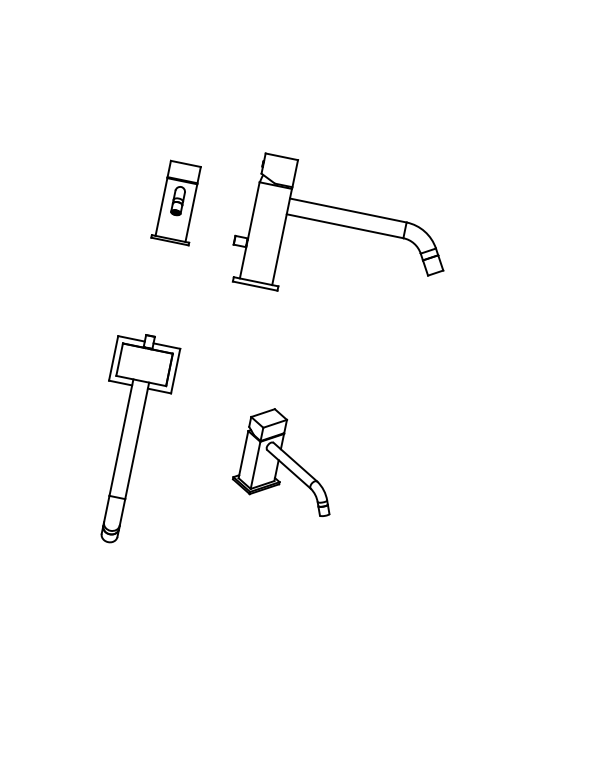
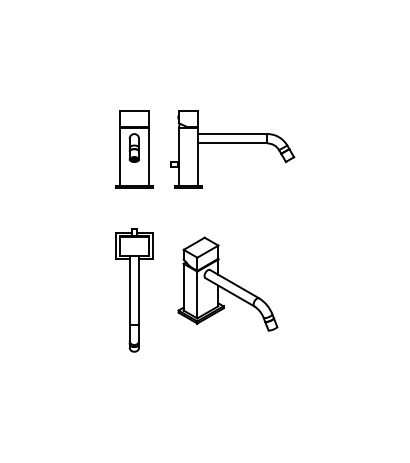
part: (178, 202) -> (134, 149), size x1.67
part: (288, 459) -> (227, 283), size x1.67

